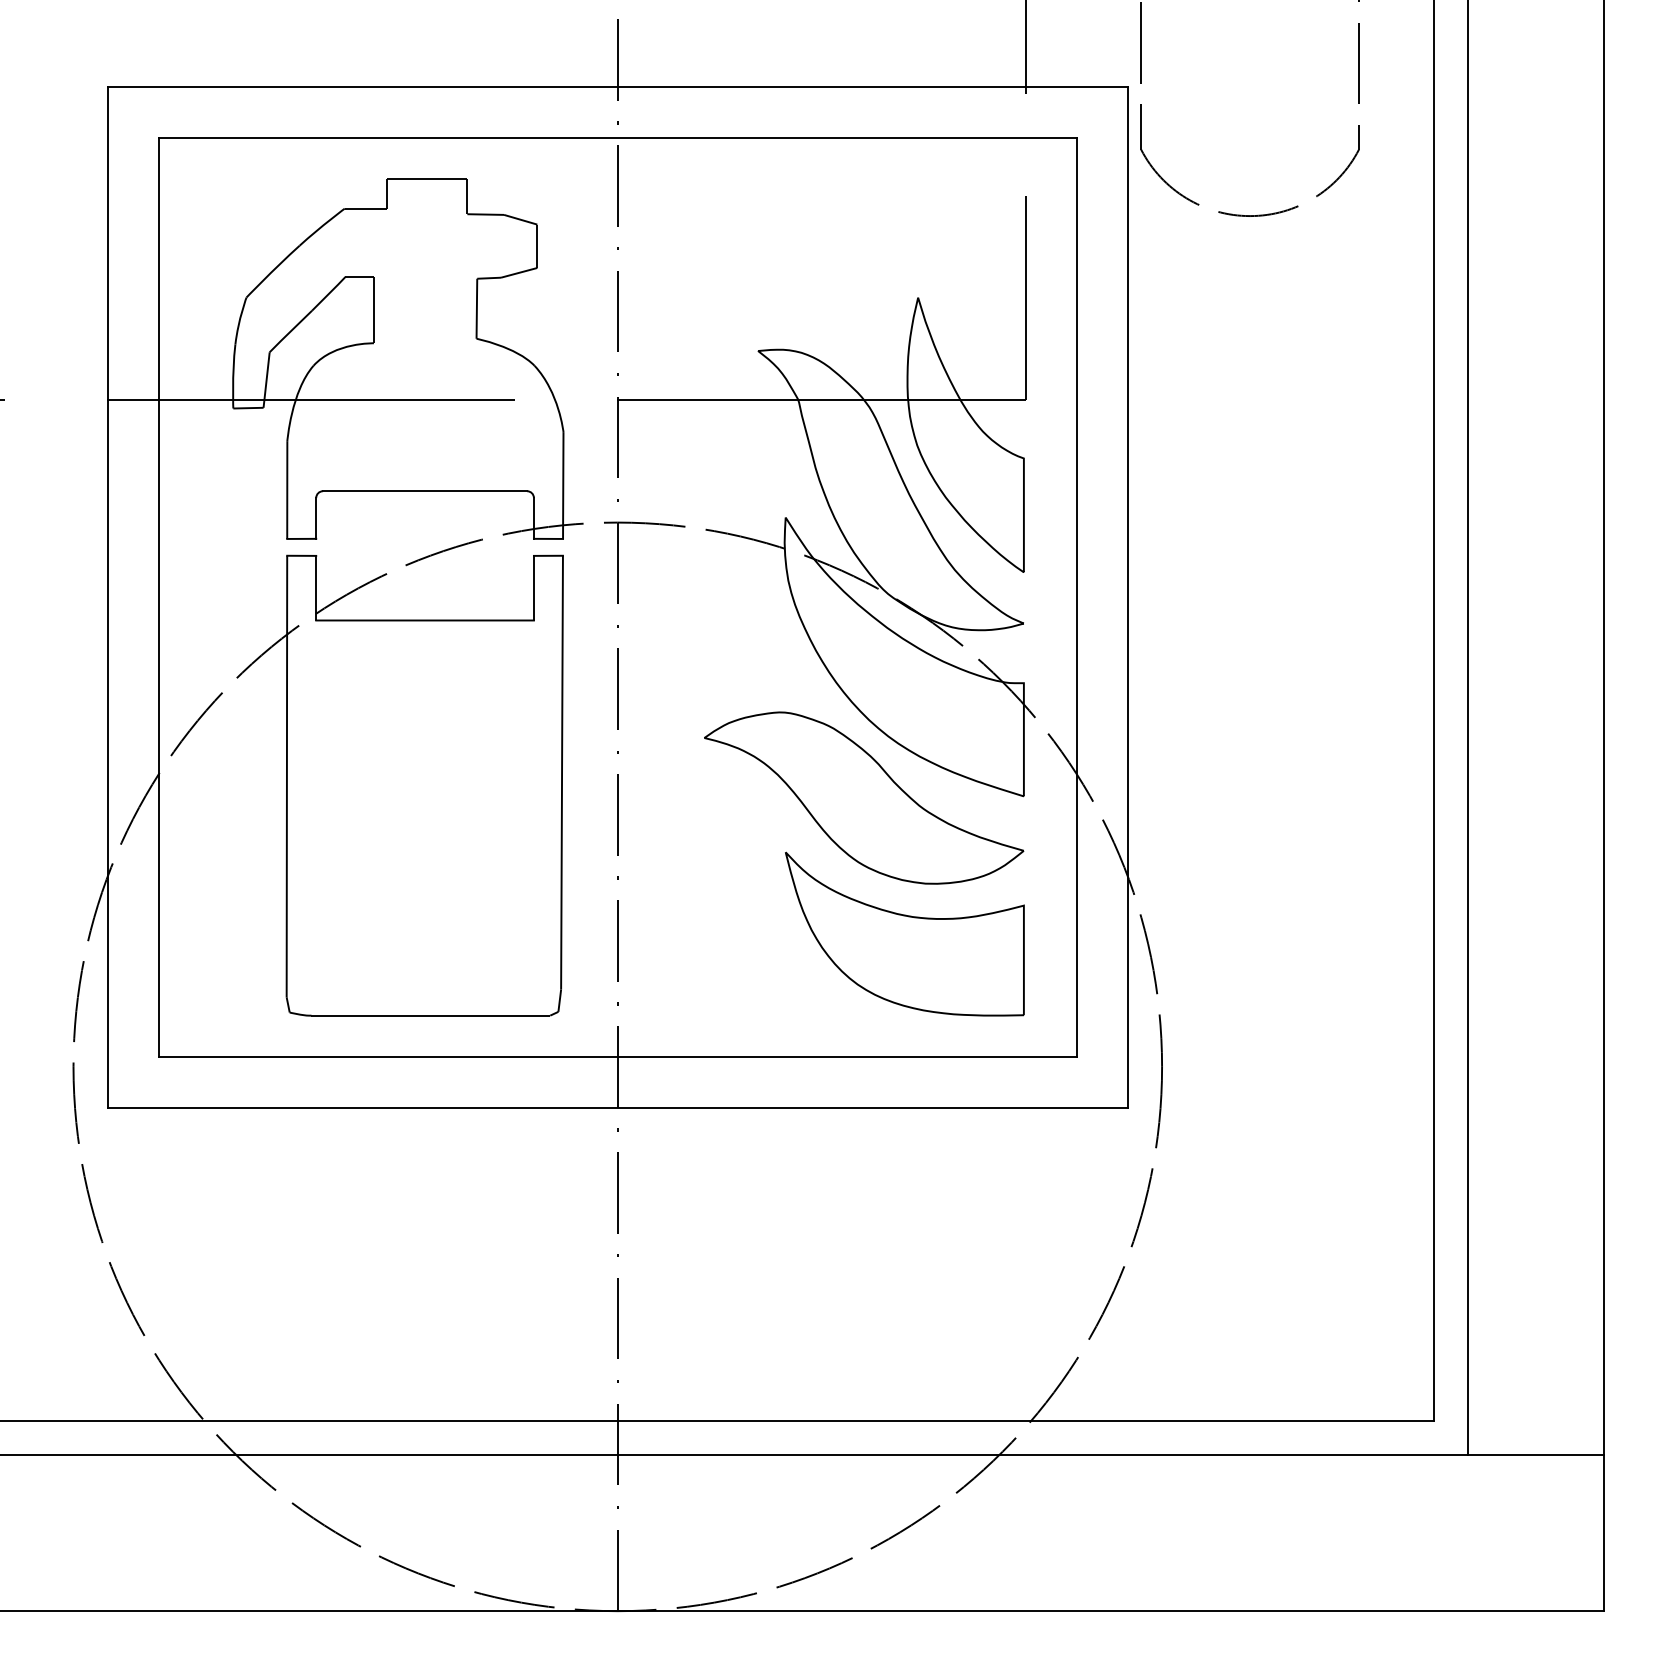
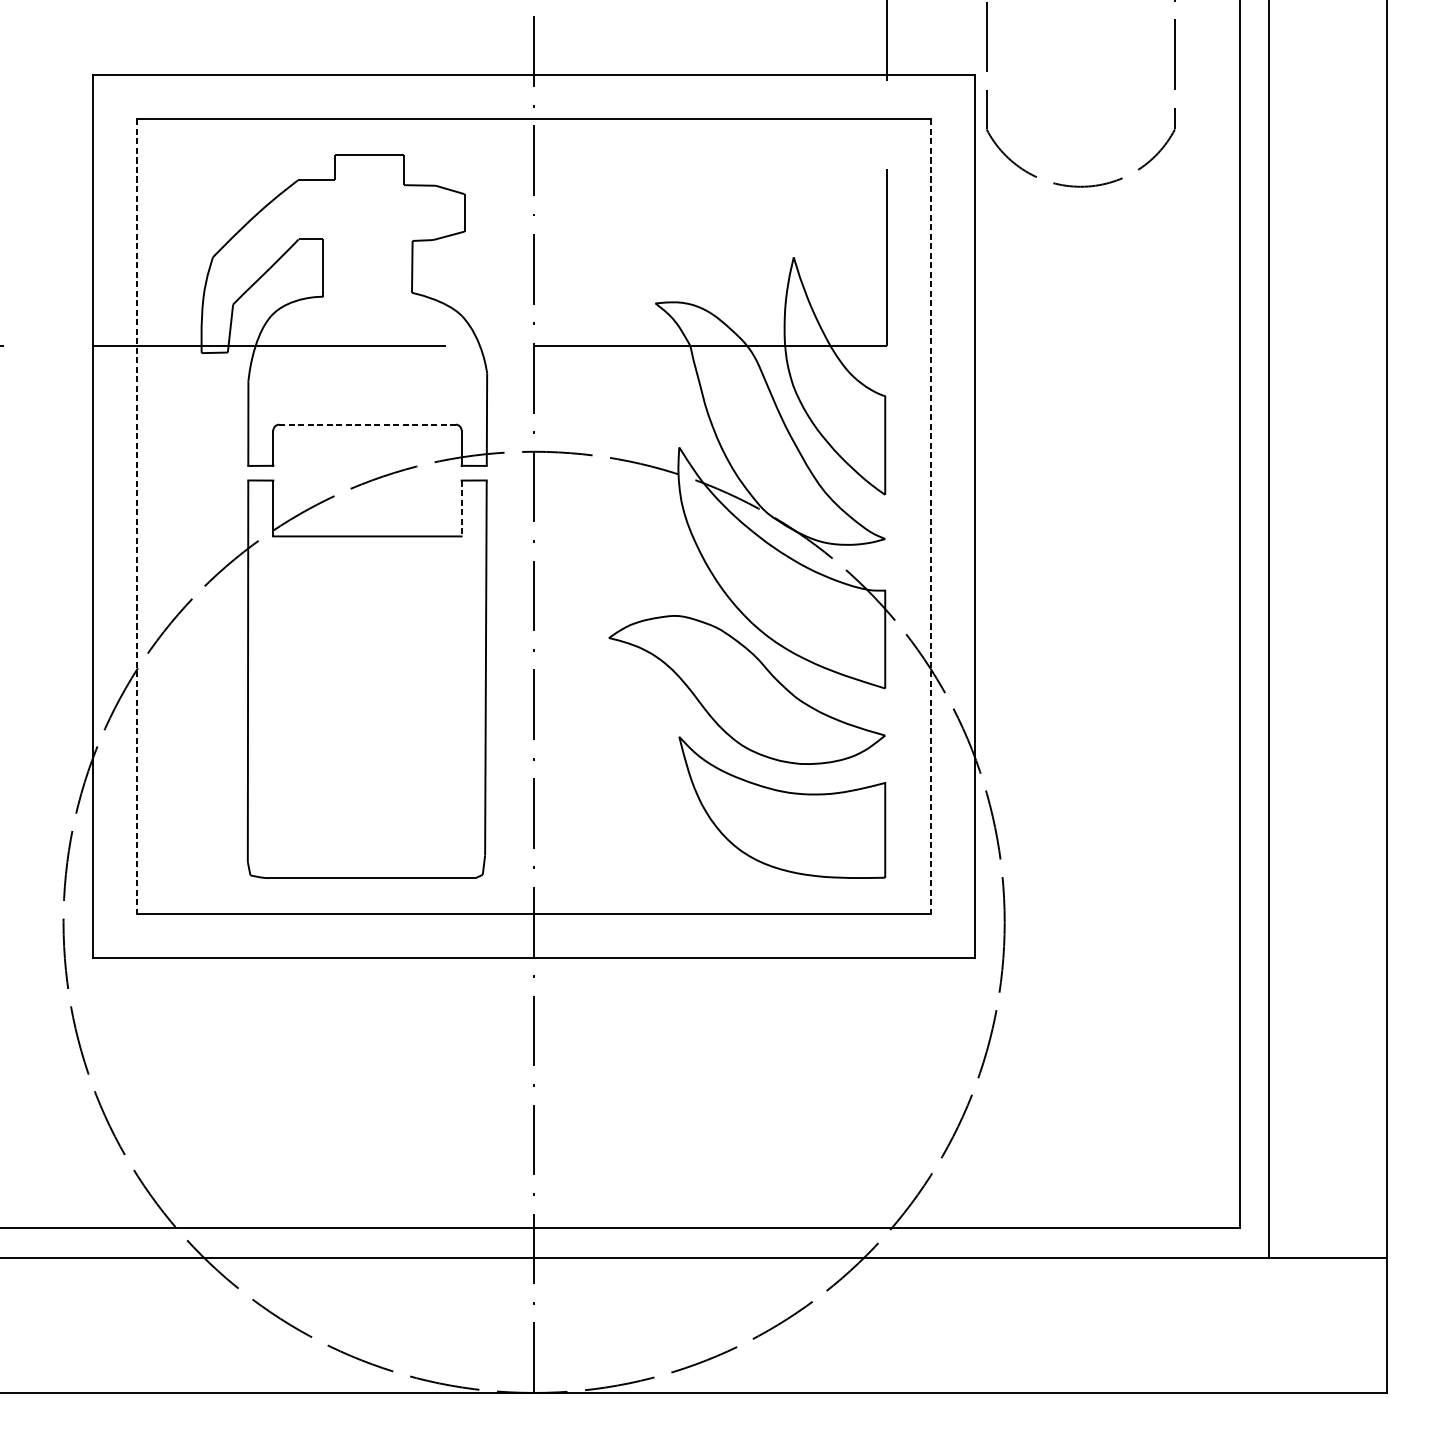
line: (425, 491) -> (367, 424), solid -> dashed
line: (533, 588) -> (461, 508), solid -> dashed
line: (158, 597) -> (137, 516), solid -> dashed
line: (1077, 597) -> (931, 516), solid -> dashed

